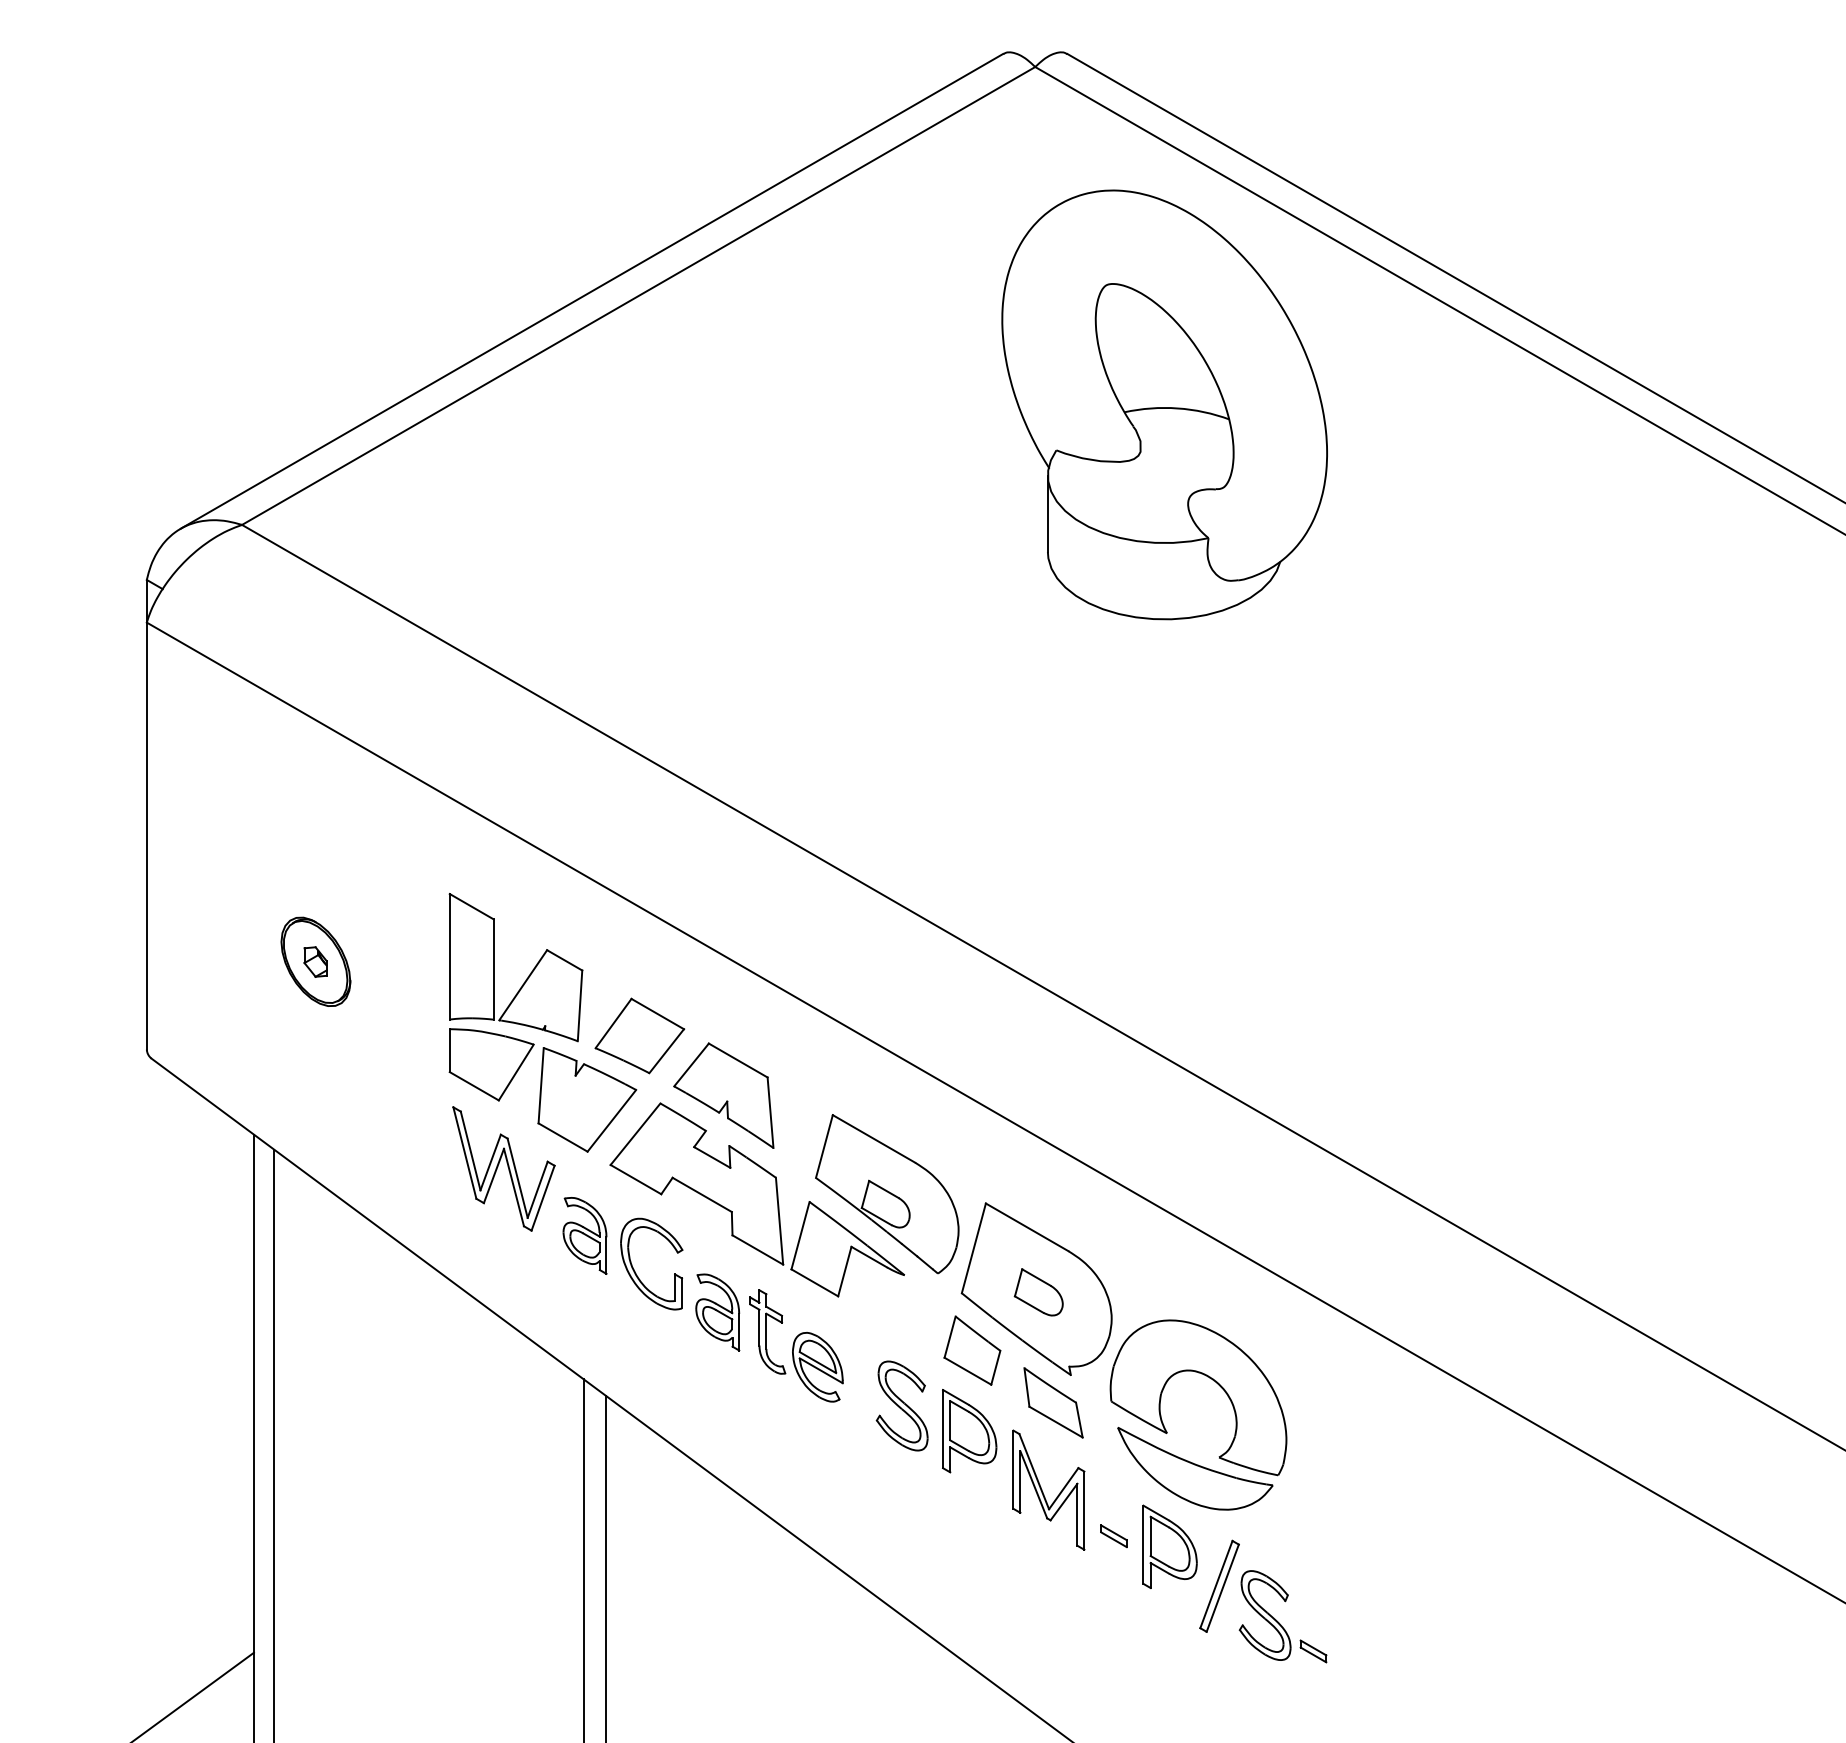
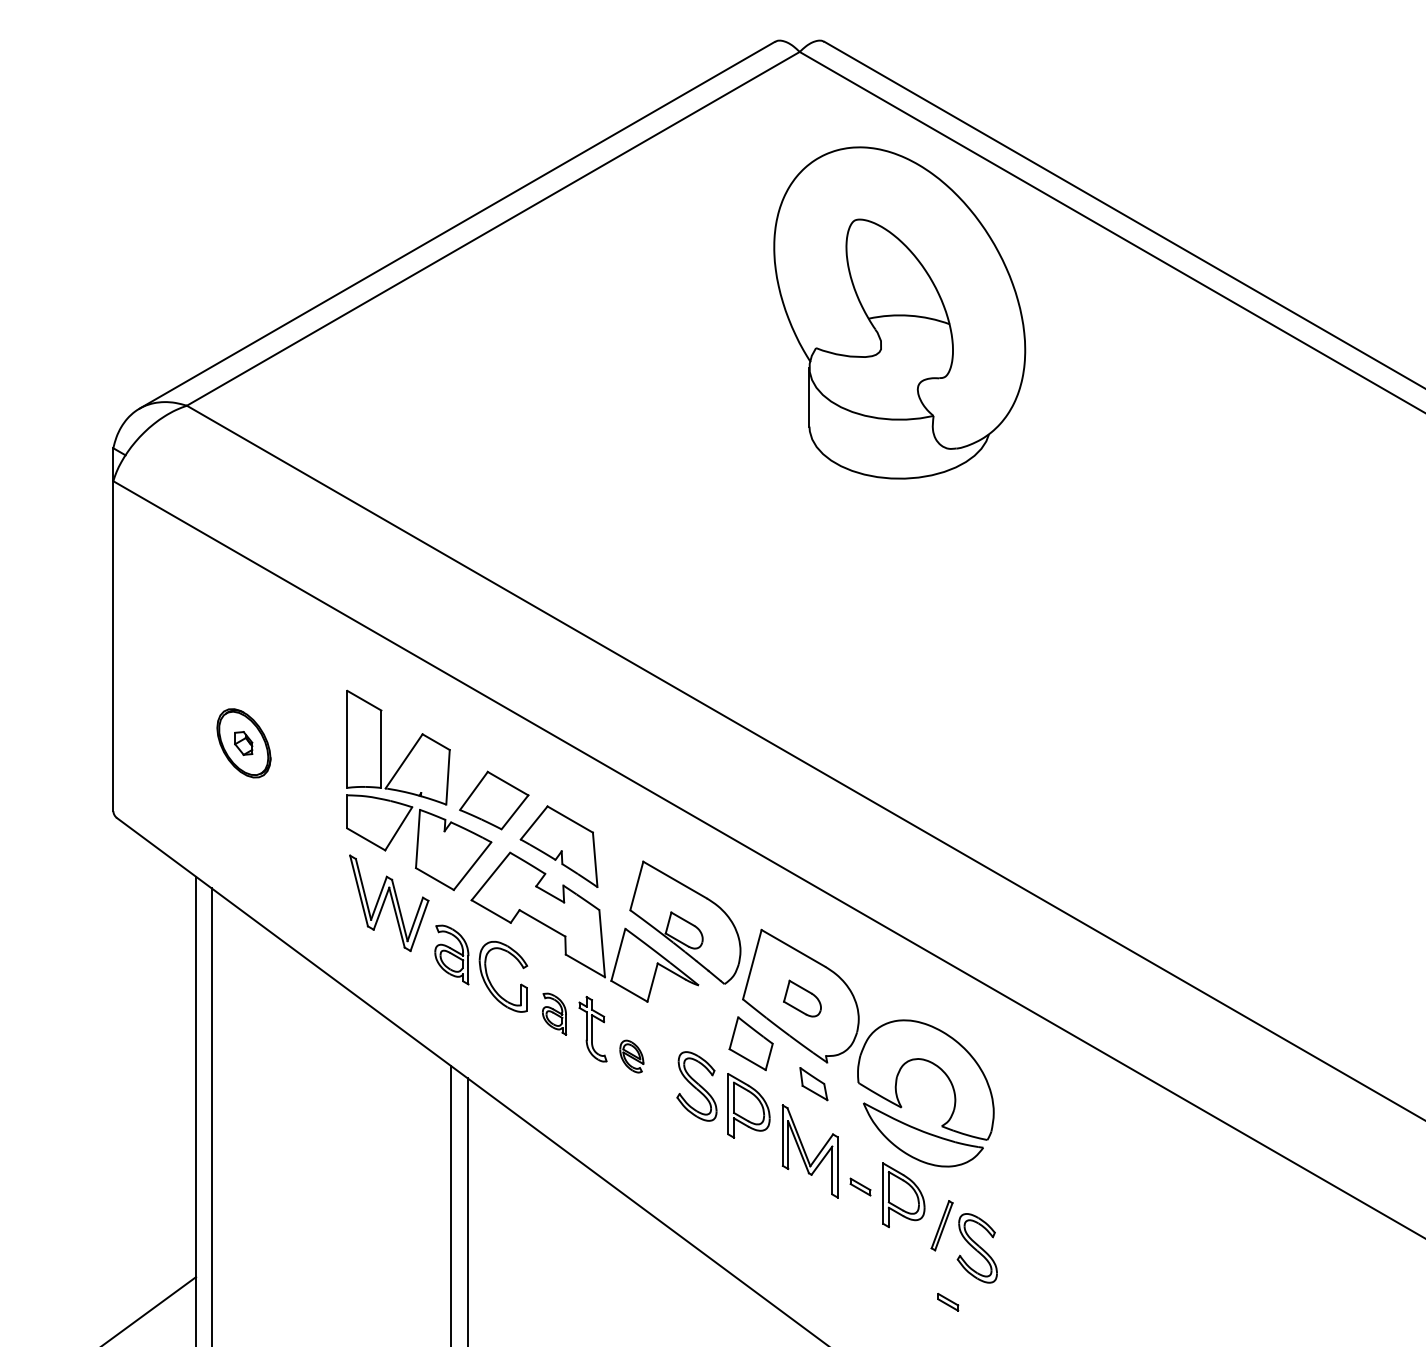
part: (717, 1312) -> (554, 1014), size x0.7
part: (817, 1367) -> (631, 1056), size x0.6
part: (1053, 1402) -> (813, 1083), size x0.6
part: (1219, 1585) -> (942, 1225), size x0.7
part: (1313, 1651) -> (948, 1302), moved

